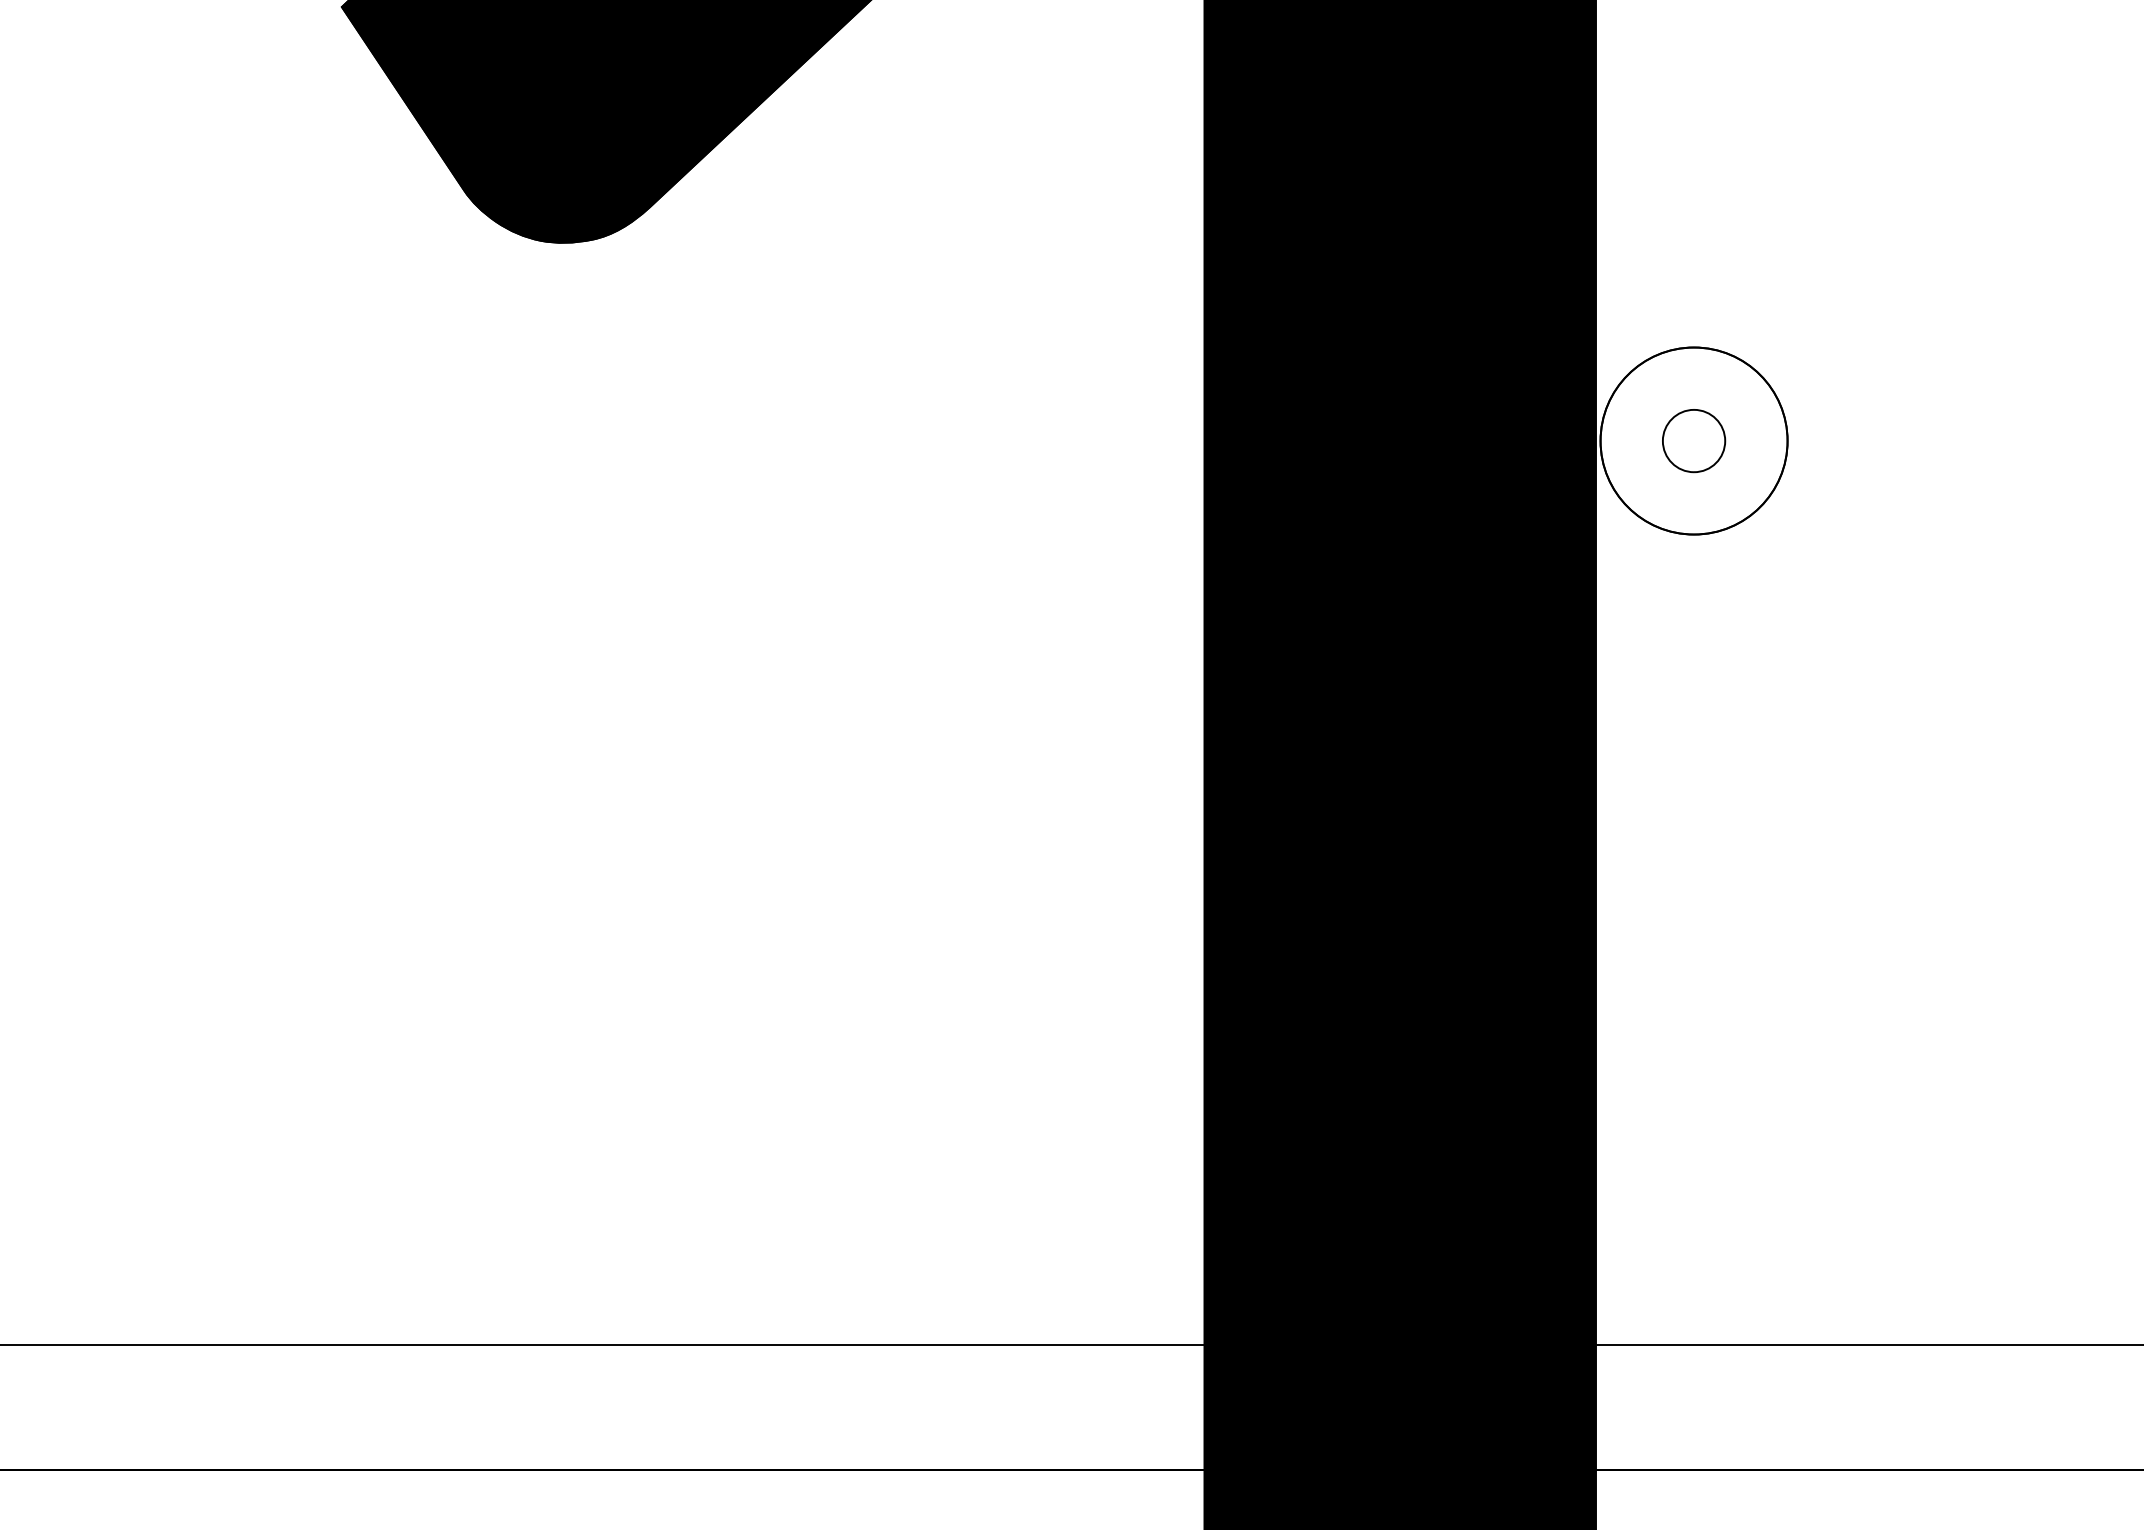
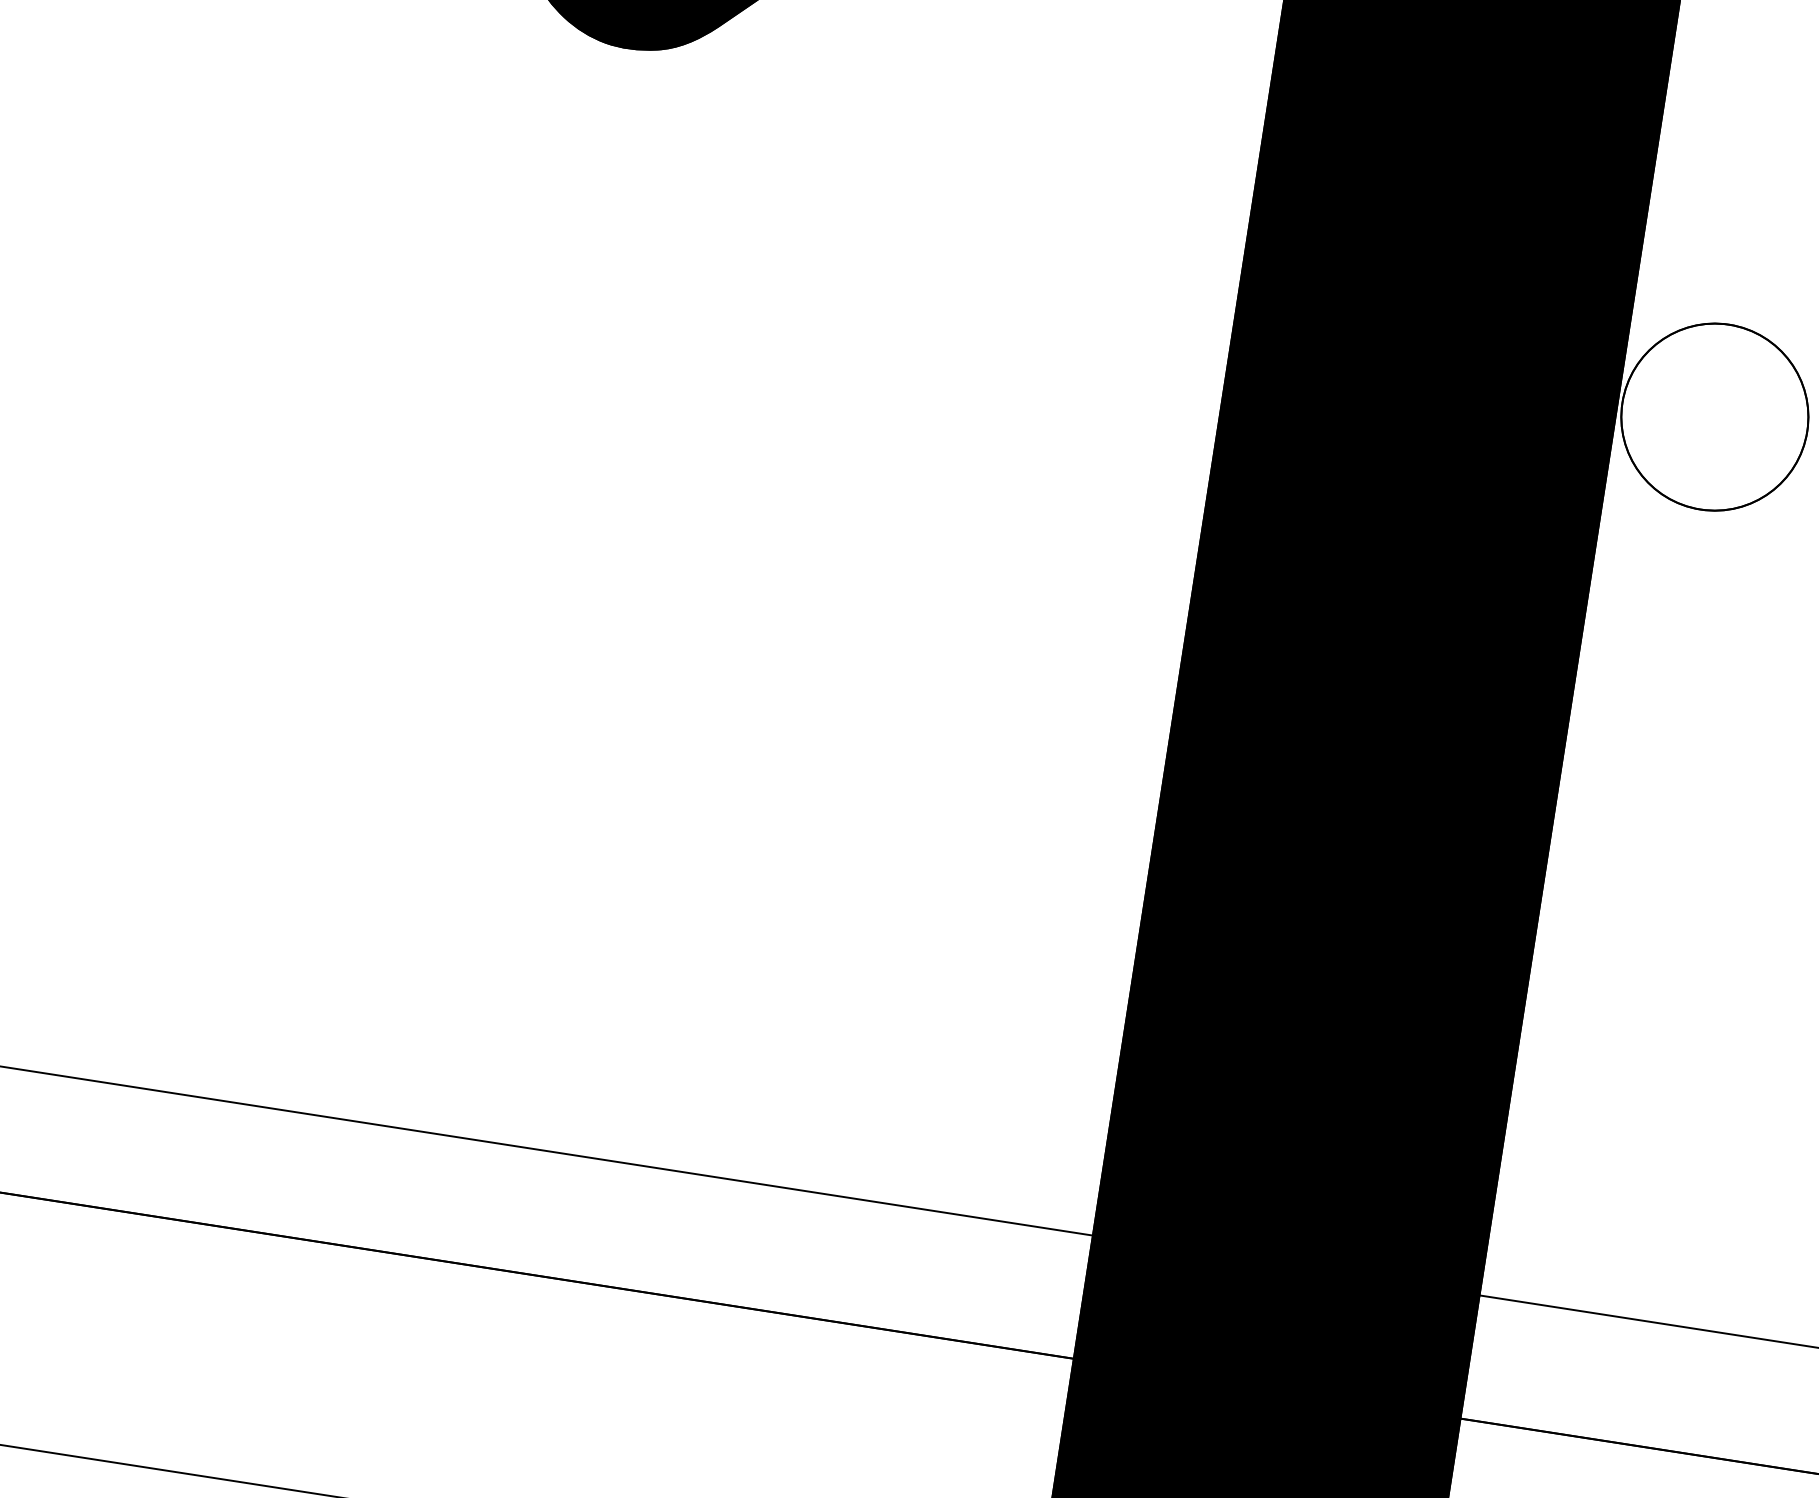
part: (1694, 441) -> (1715, 417), removed

